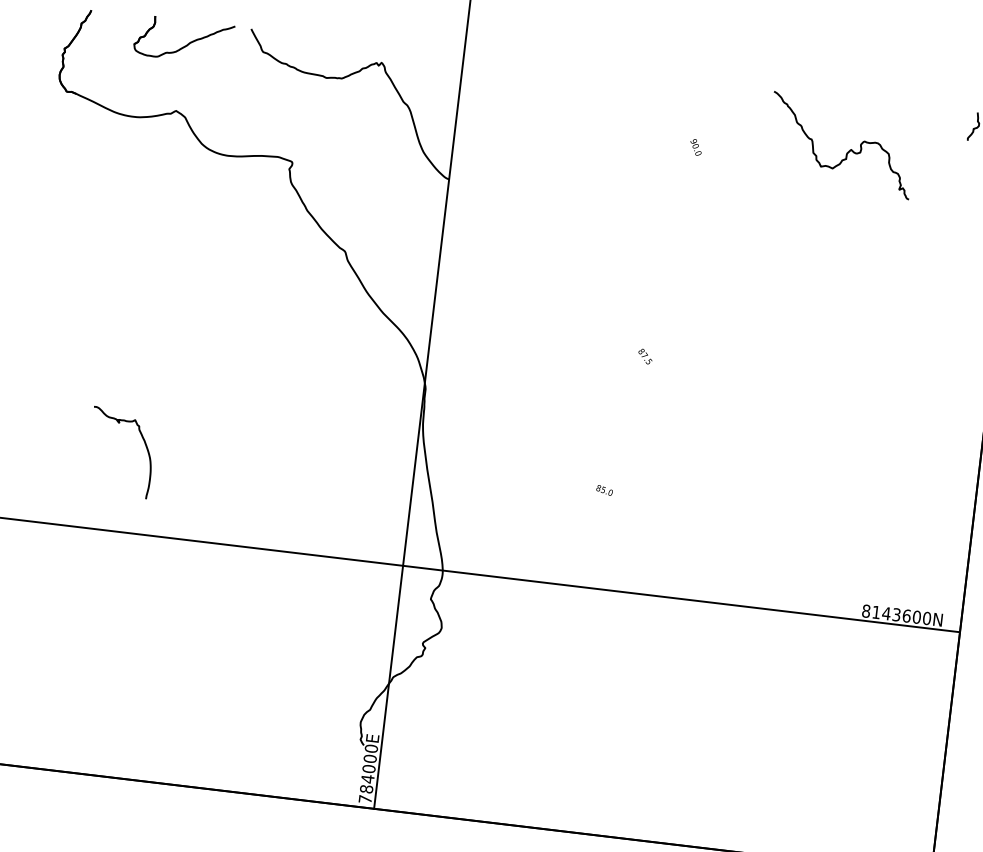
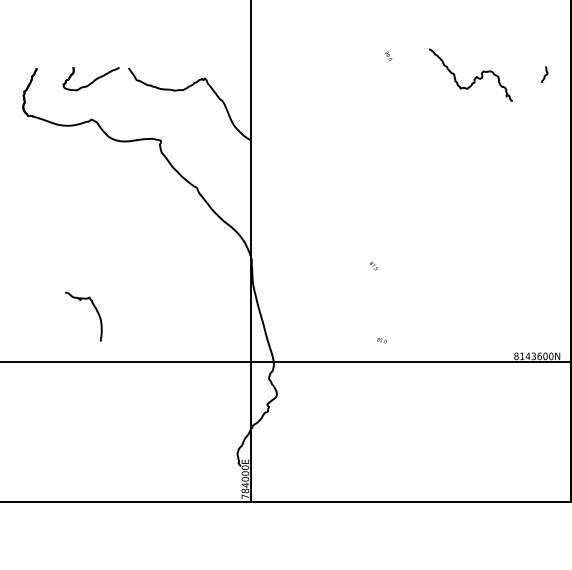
text: (695, 146) -> (388, 55), moved
curve: (849, 148) -> (475, 76), moved
text: (644, 355) -> (373, 265), moved
text: (603, 490) -> (381, 340), moved

